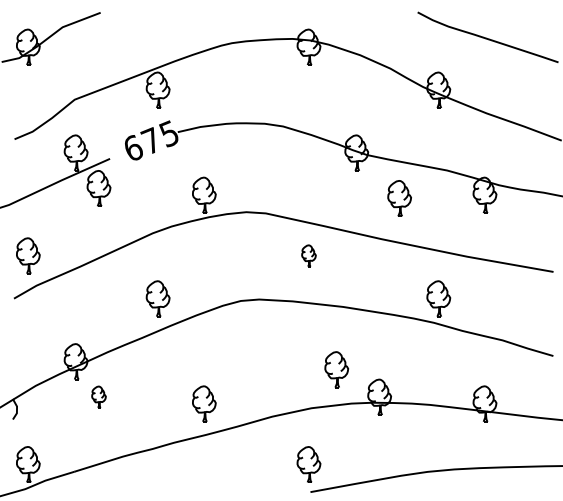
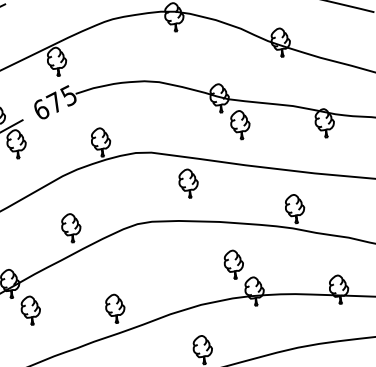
part: (399, 198) -> (240, 125), moved
part: (308, 255) -> (188, 183), size x1.67
part: (336, 369) -> (233, 264), moved
part: (98, 396) -> (30, 310), size x1.67

